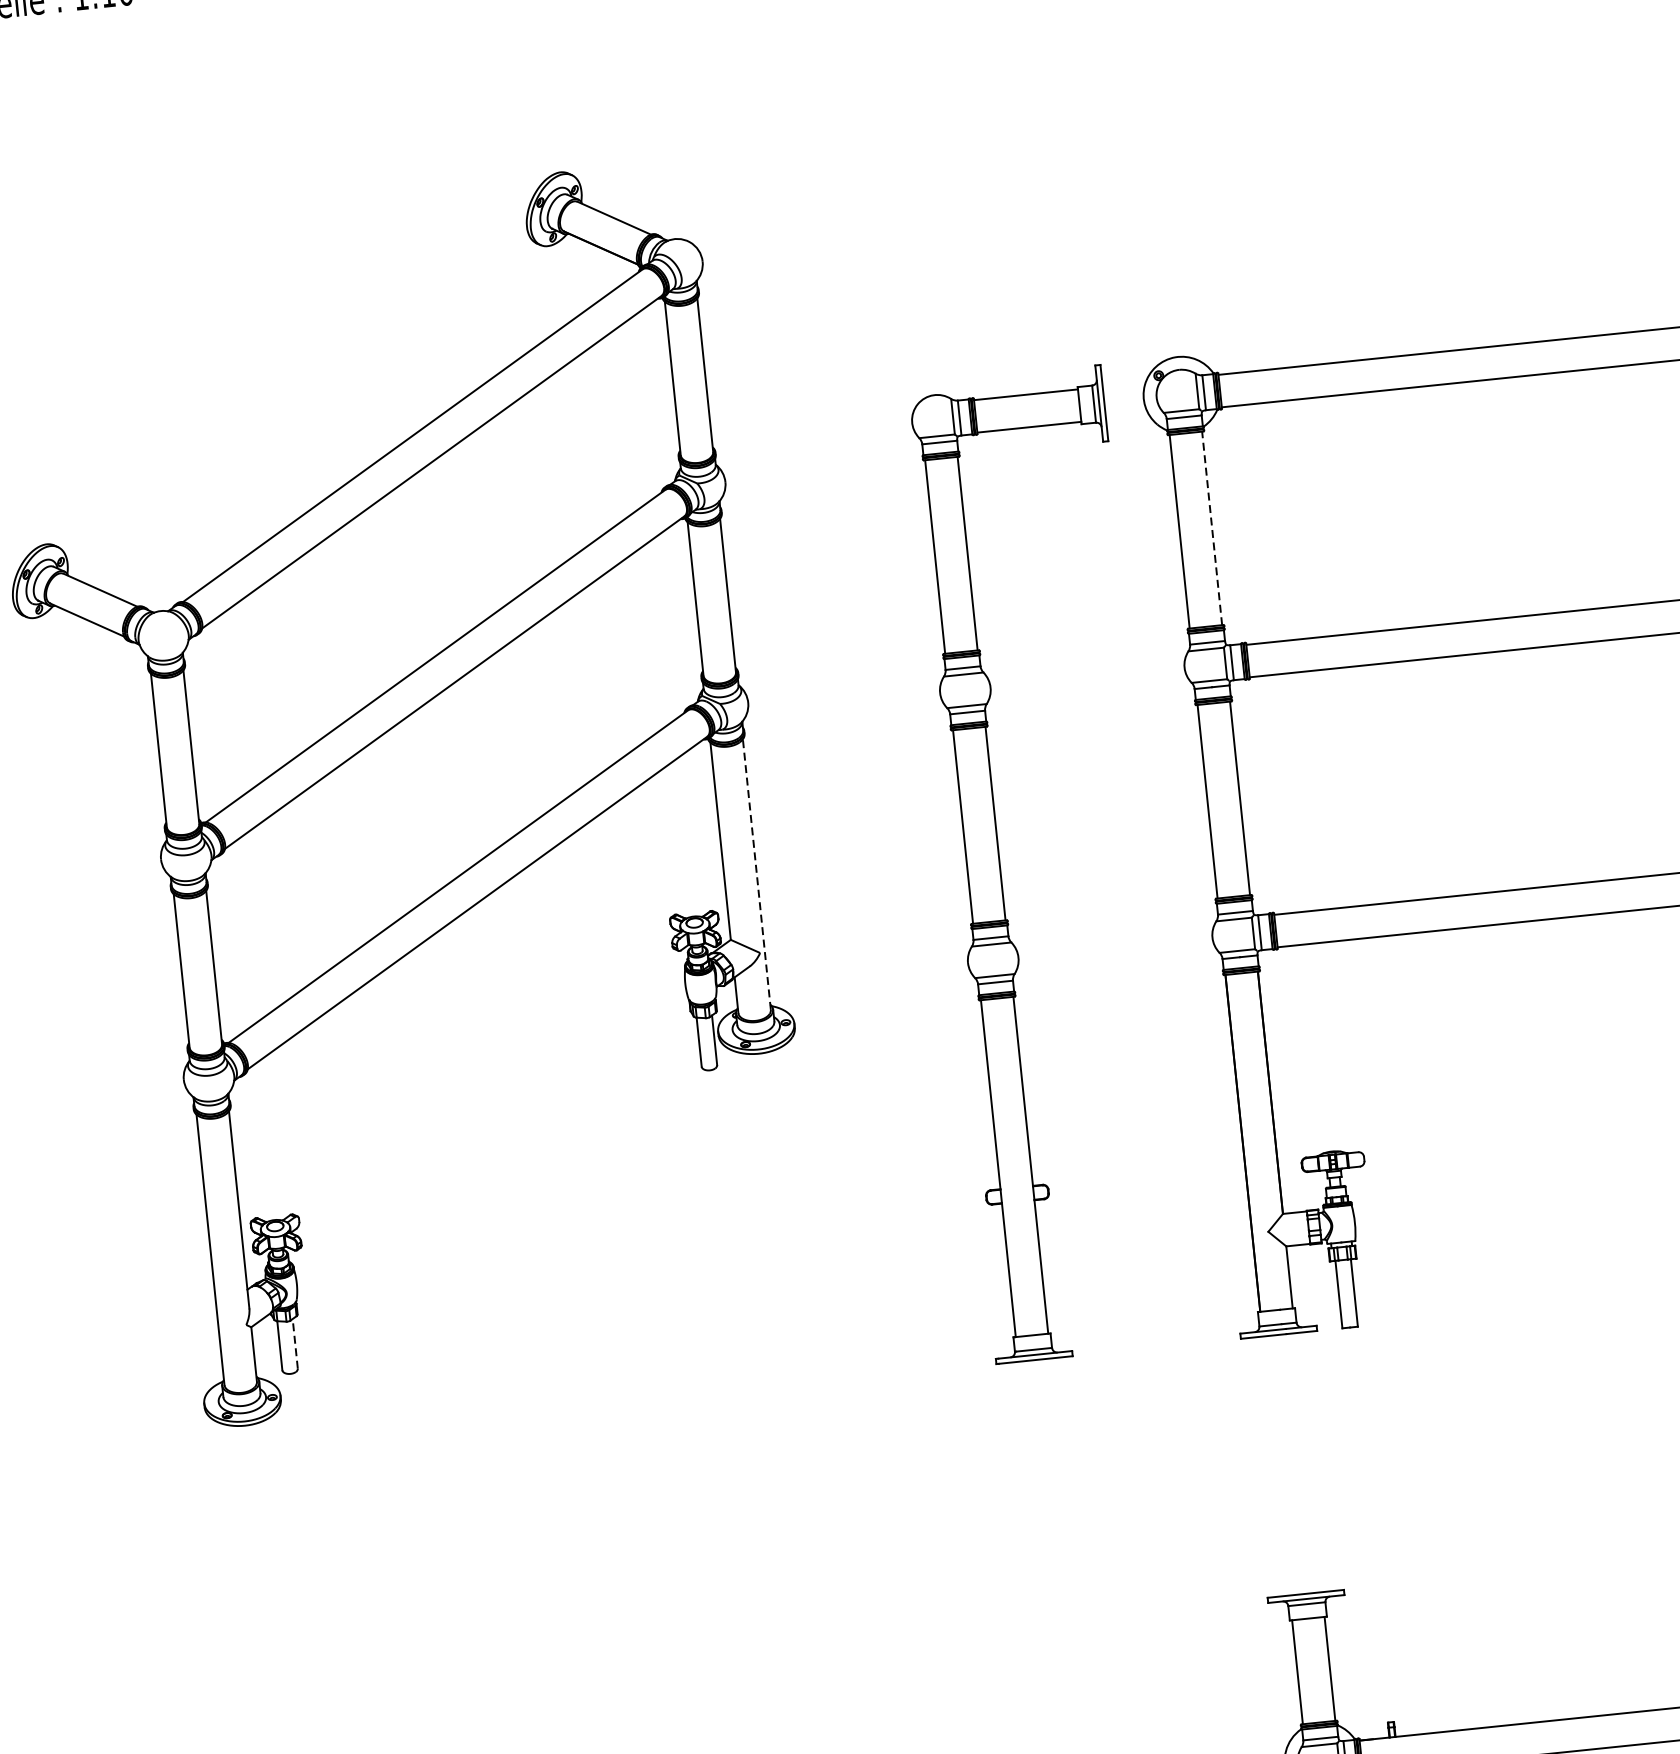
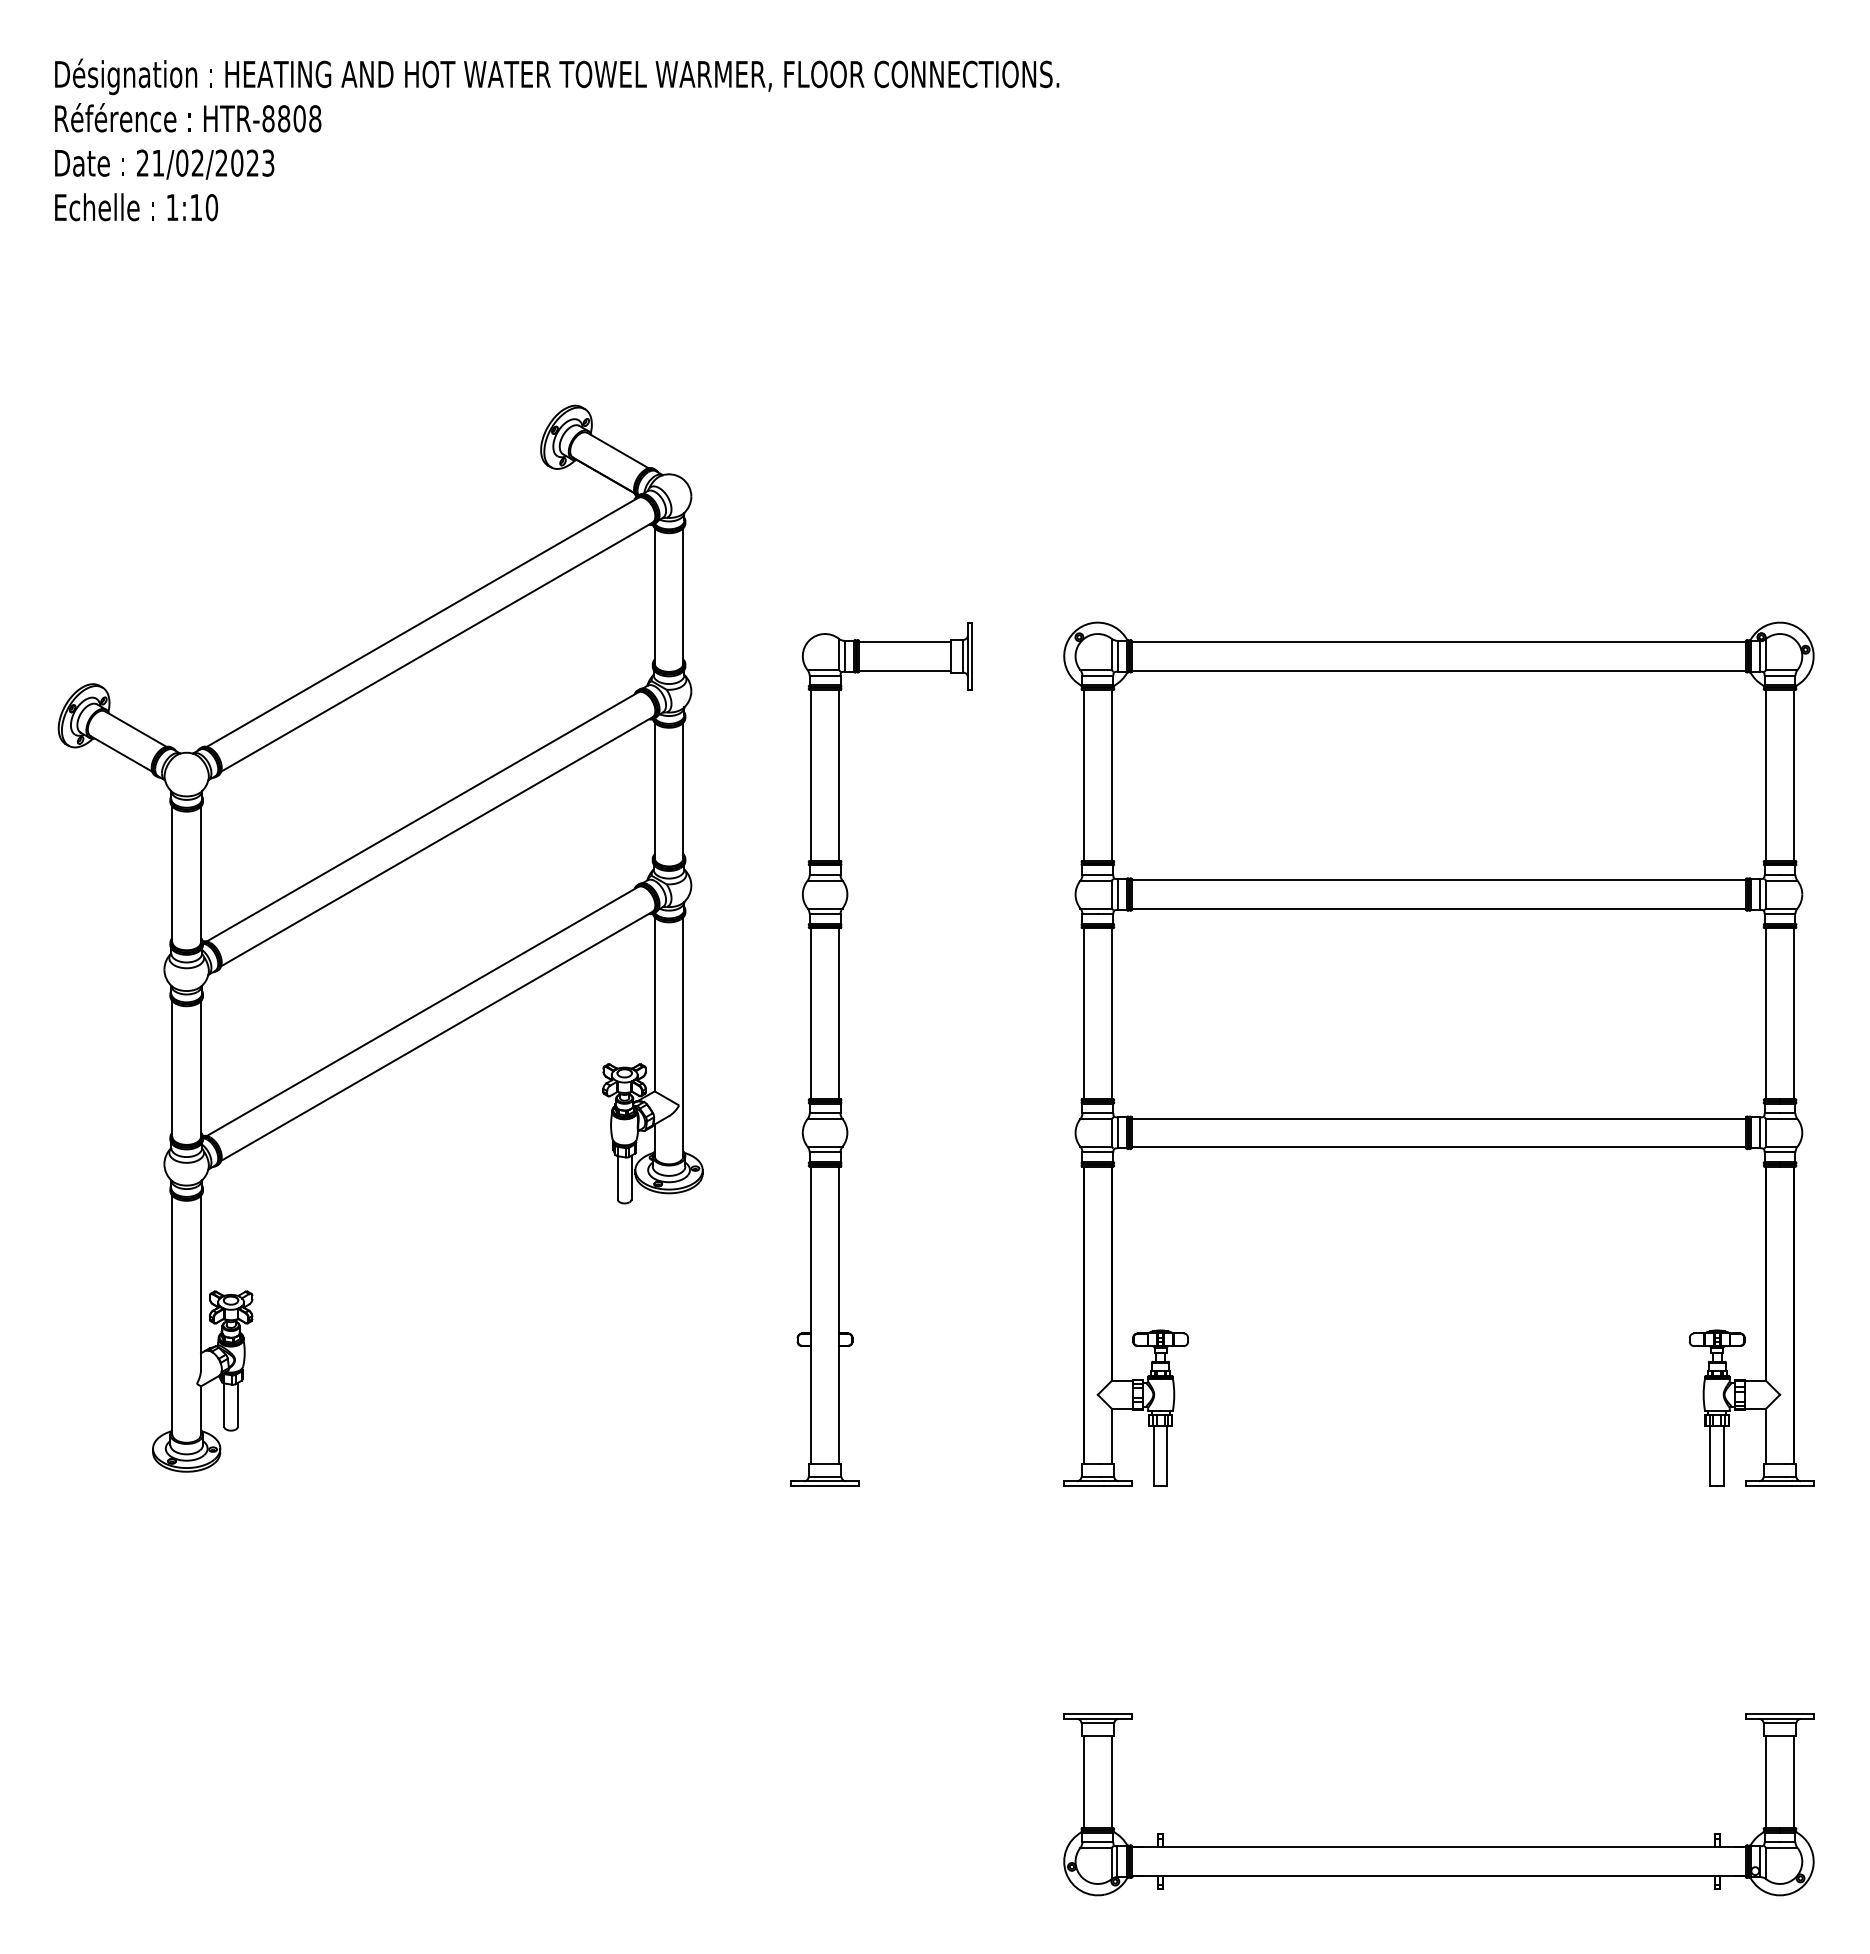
line: (1212, 527) -> (1112, 774), dashed -> solid
part: (1000, 869) -> (839, 1054), moved
line: (756, 874) -> (683, 1036), dashed -> solid
line: (294, 1343) -> (237, 1404), dashed -> solid

